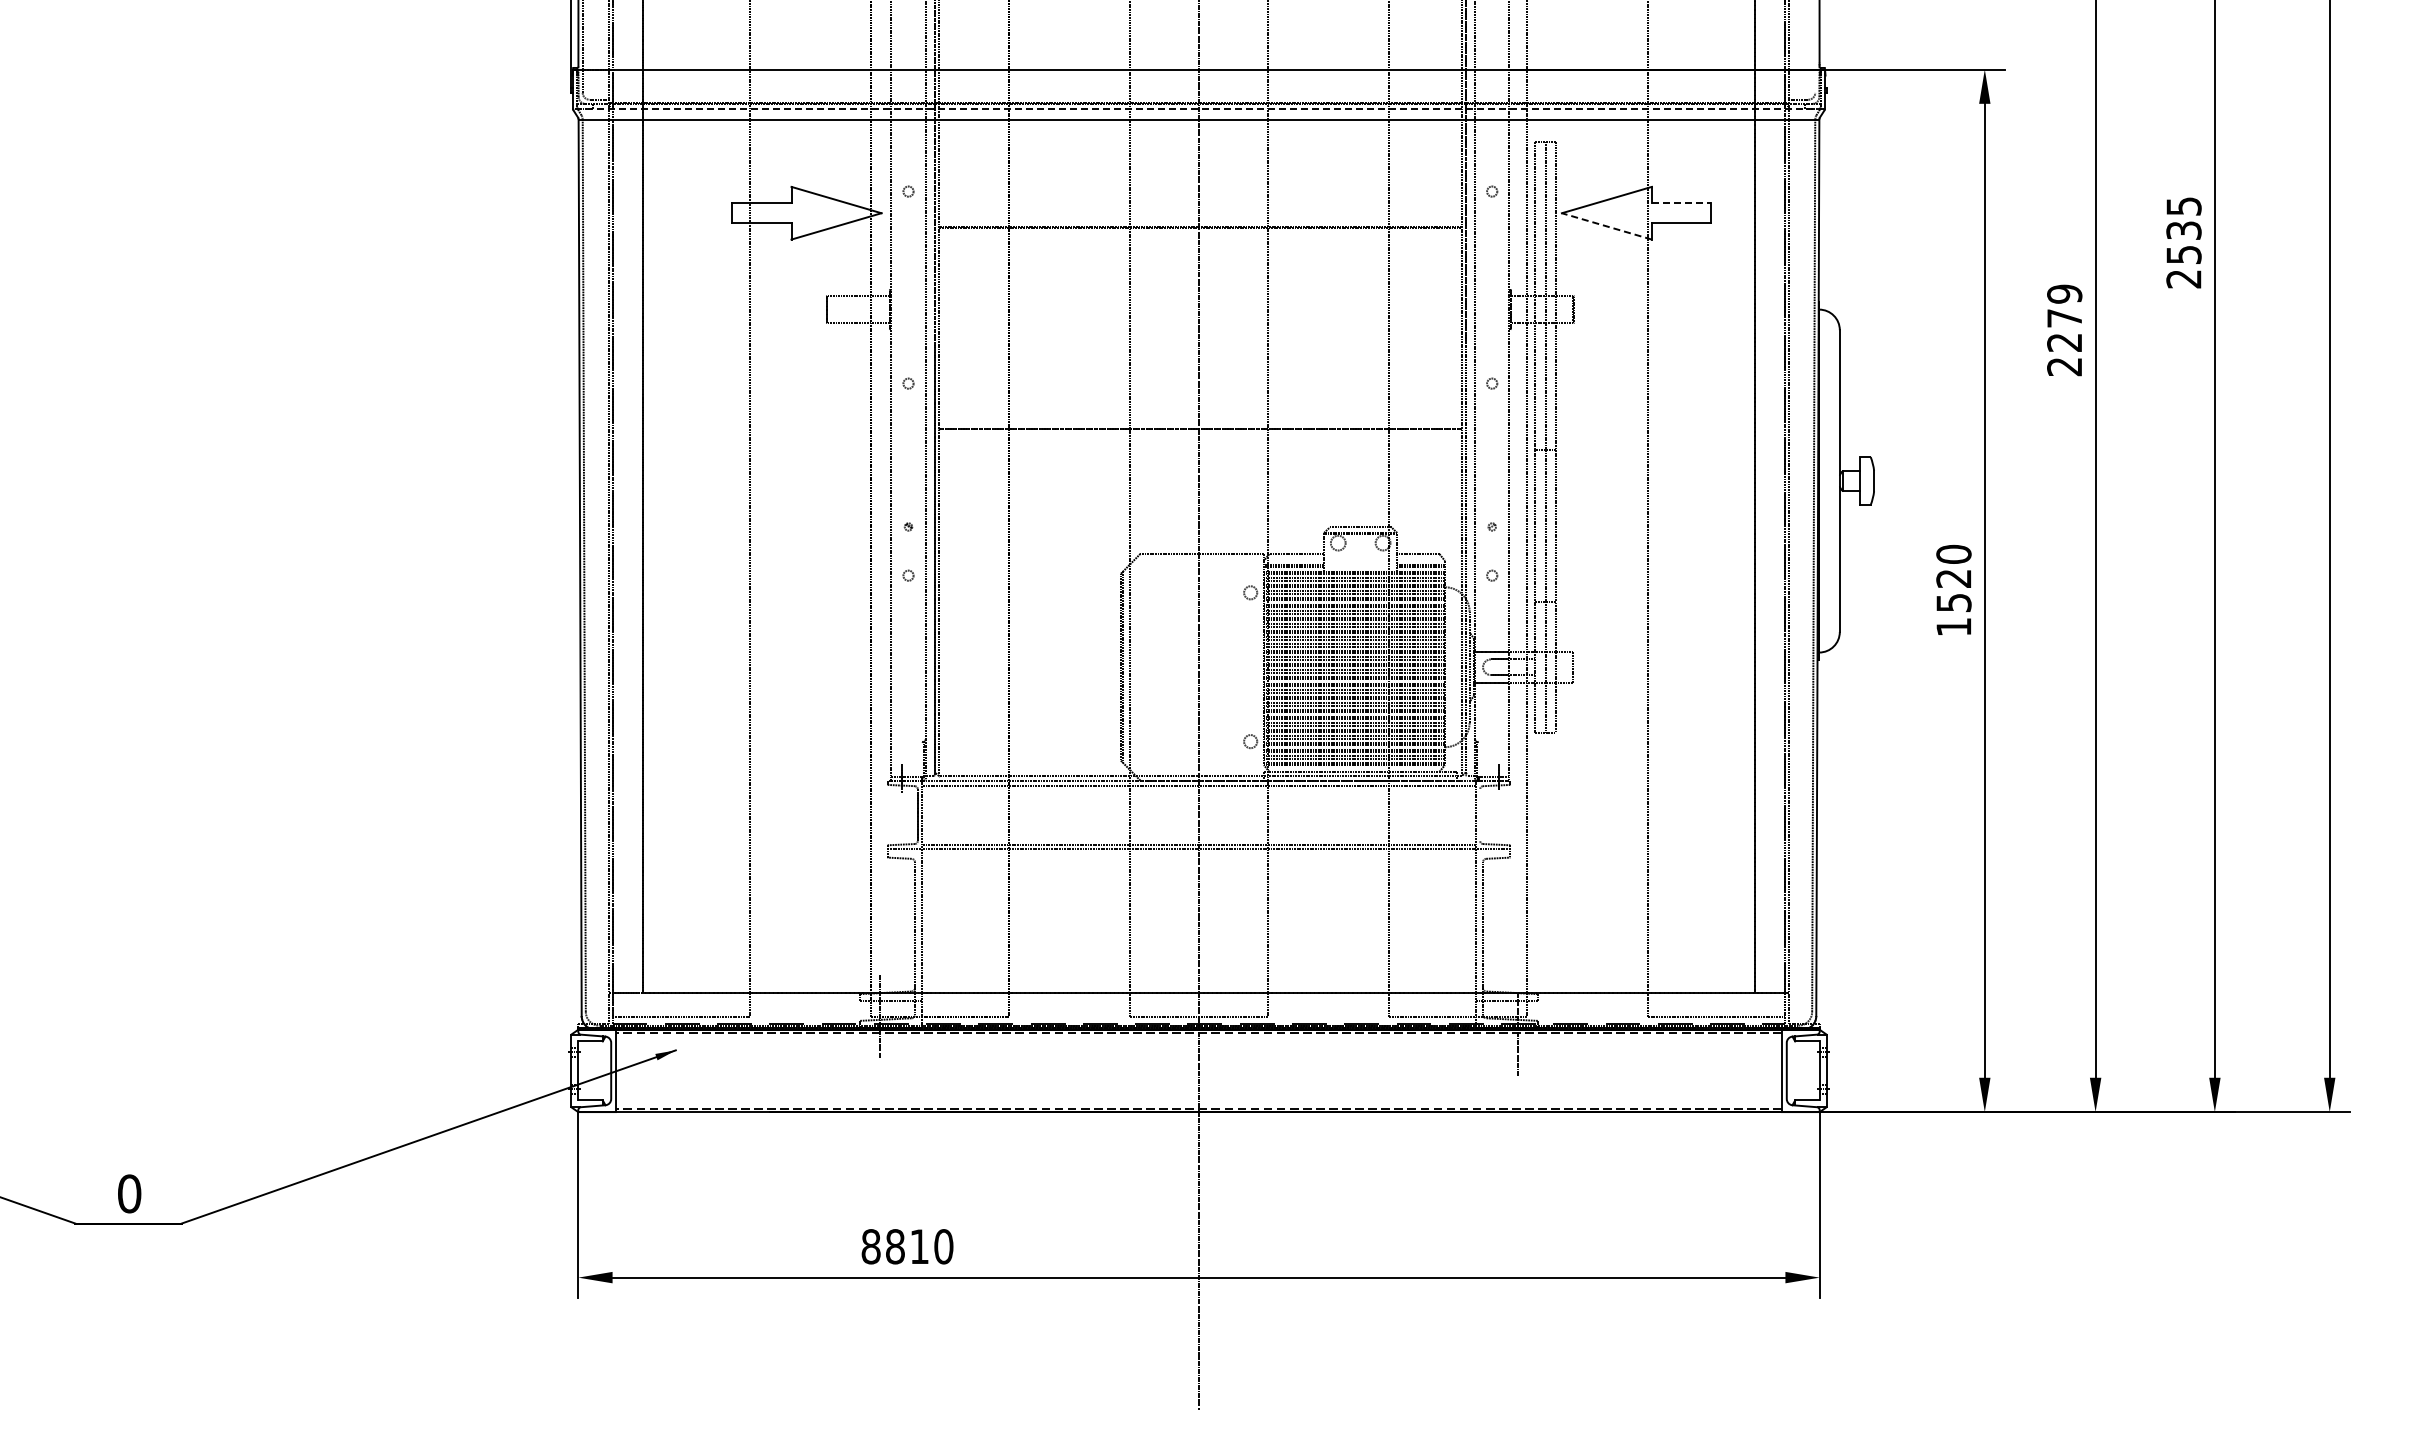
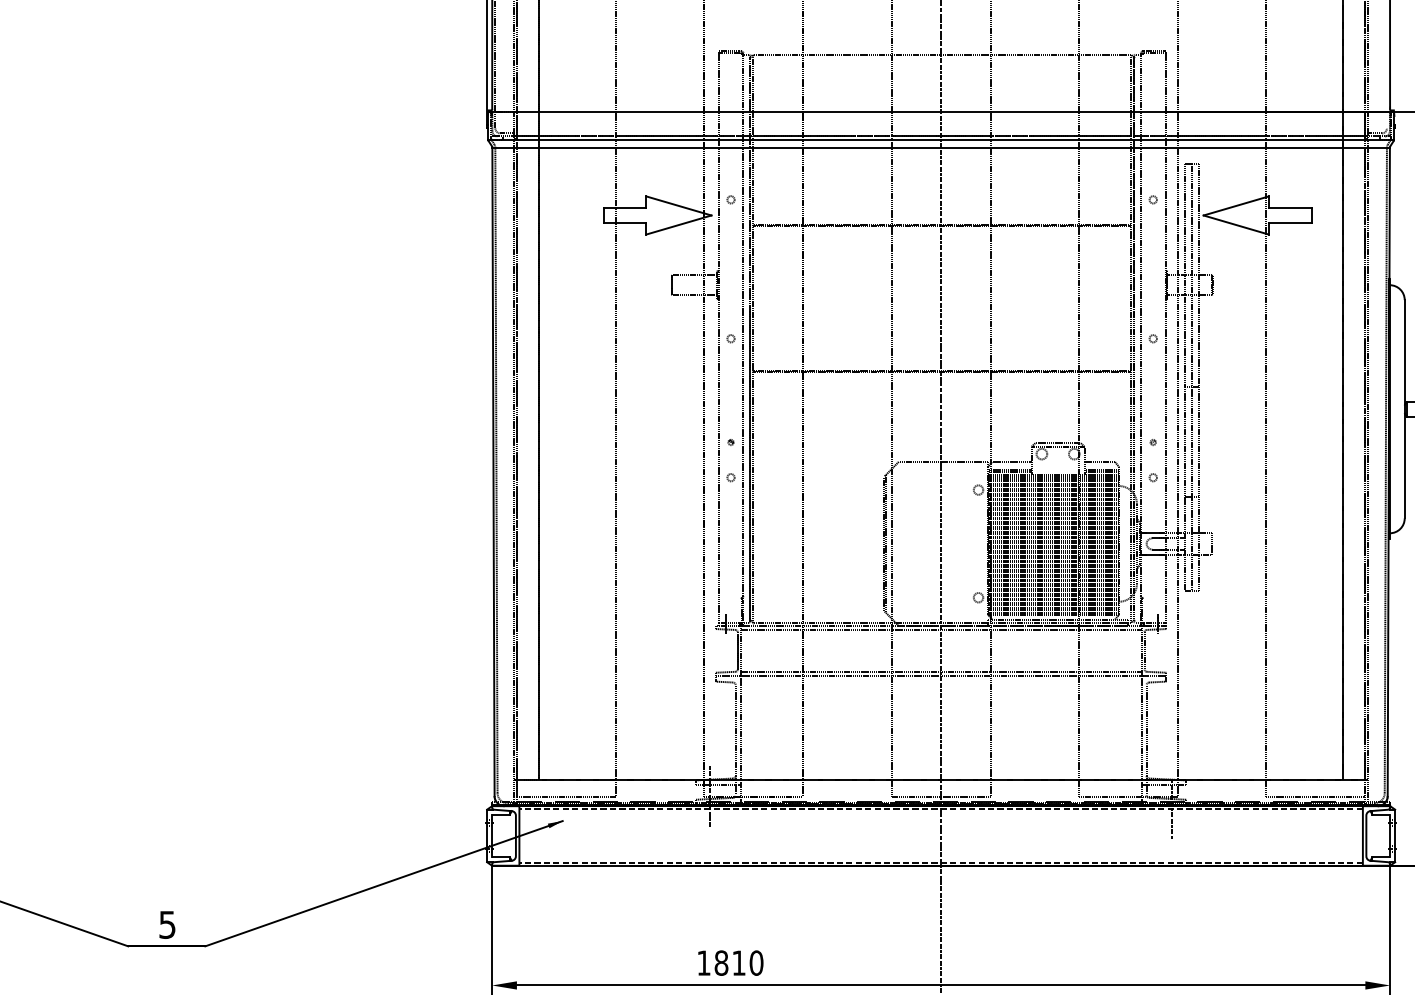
line: (1198, 108) -> (940, 139), dashed -> solid
line: (1681, 203) -> (1290, 208), dashed -> solid
line: (1606, 226) -> (1235, 225), dashed -> solid
line: (1480, 814) -> (1144, 650), added
text: (129, 1193) -> (167, 924), 0 -> 5
text: (870, 1246) -> (703, 962), 8810 -> 1810

